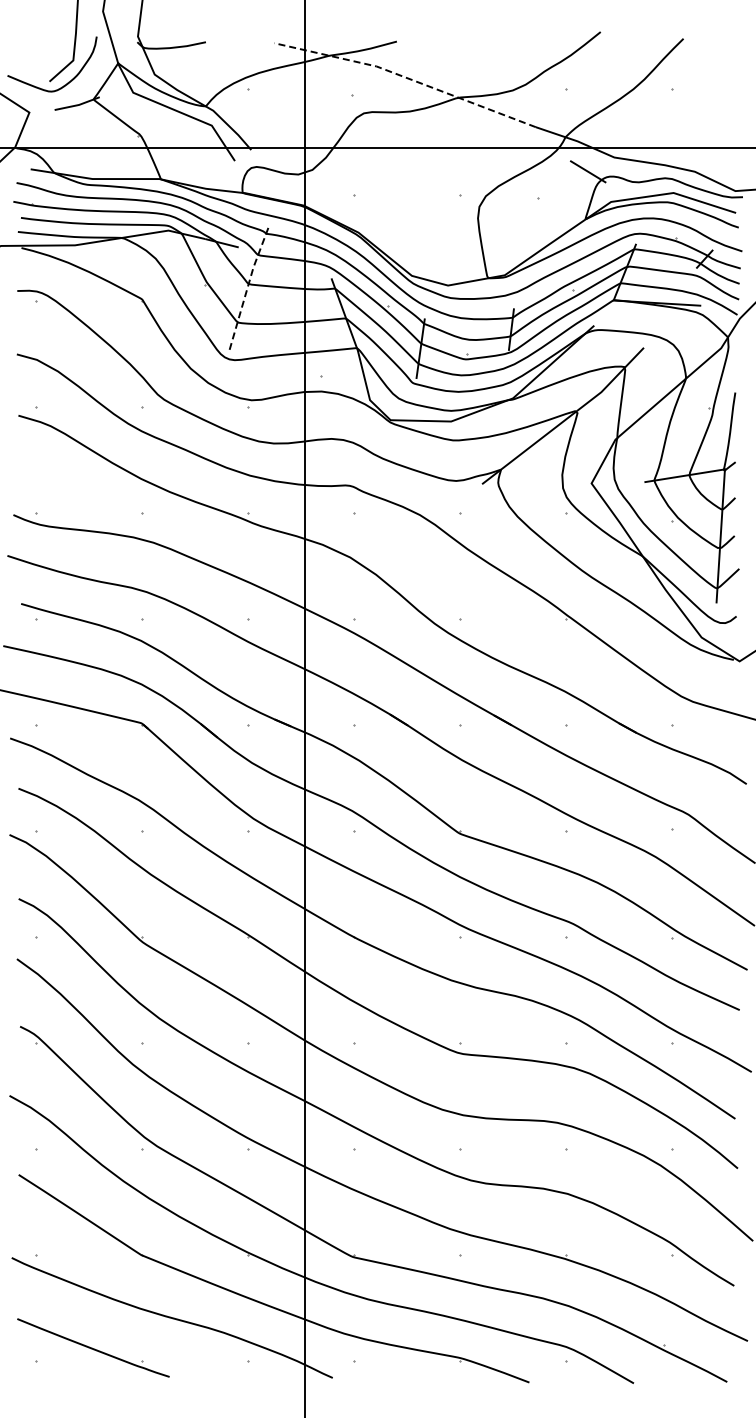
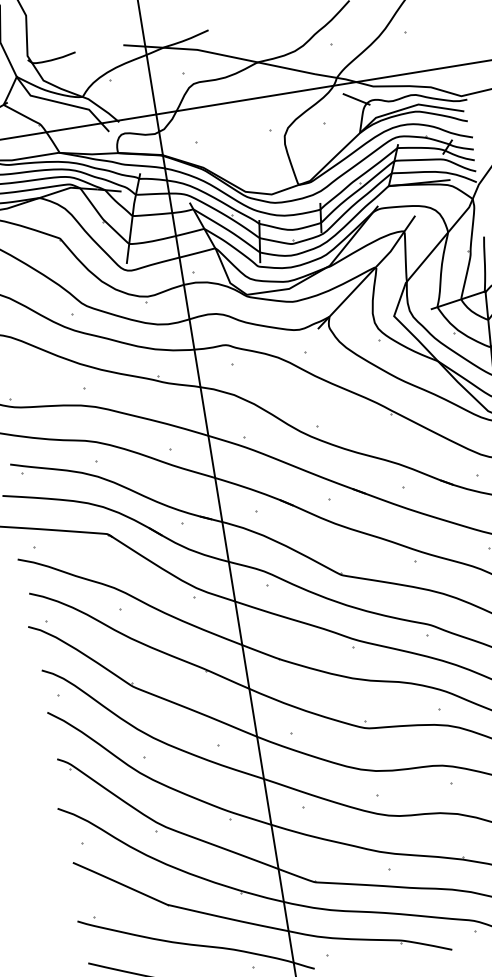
line: (406, 77) -> (219, 54), dashed -> solid
line: (247, 286) -> (132, 217), dashed -> solid

